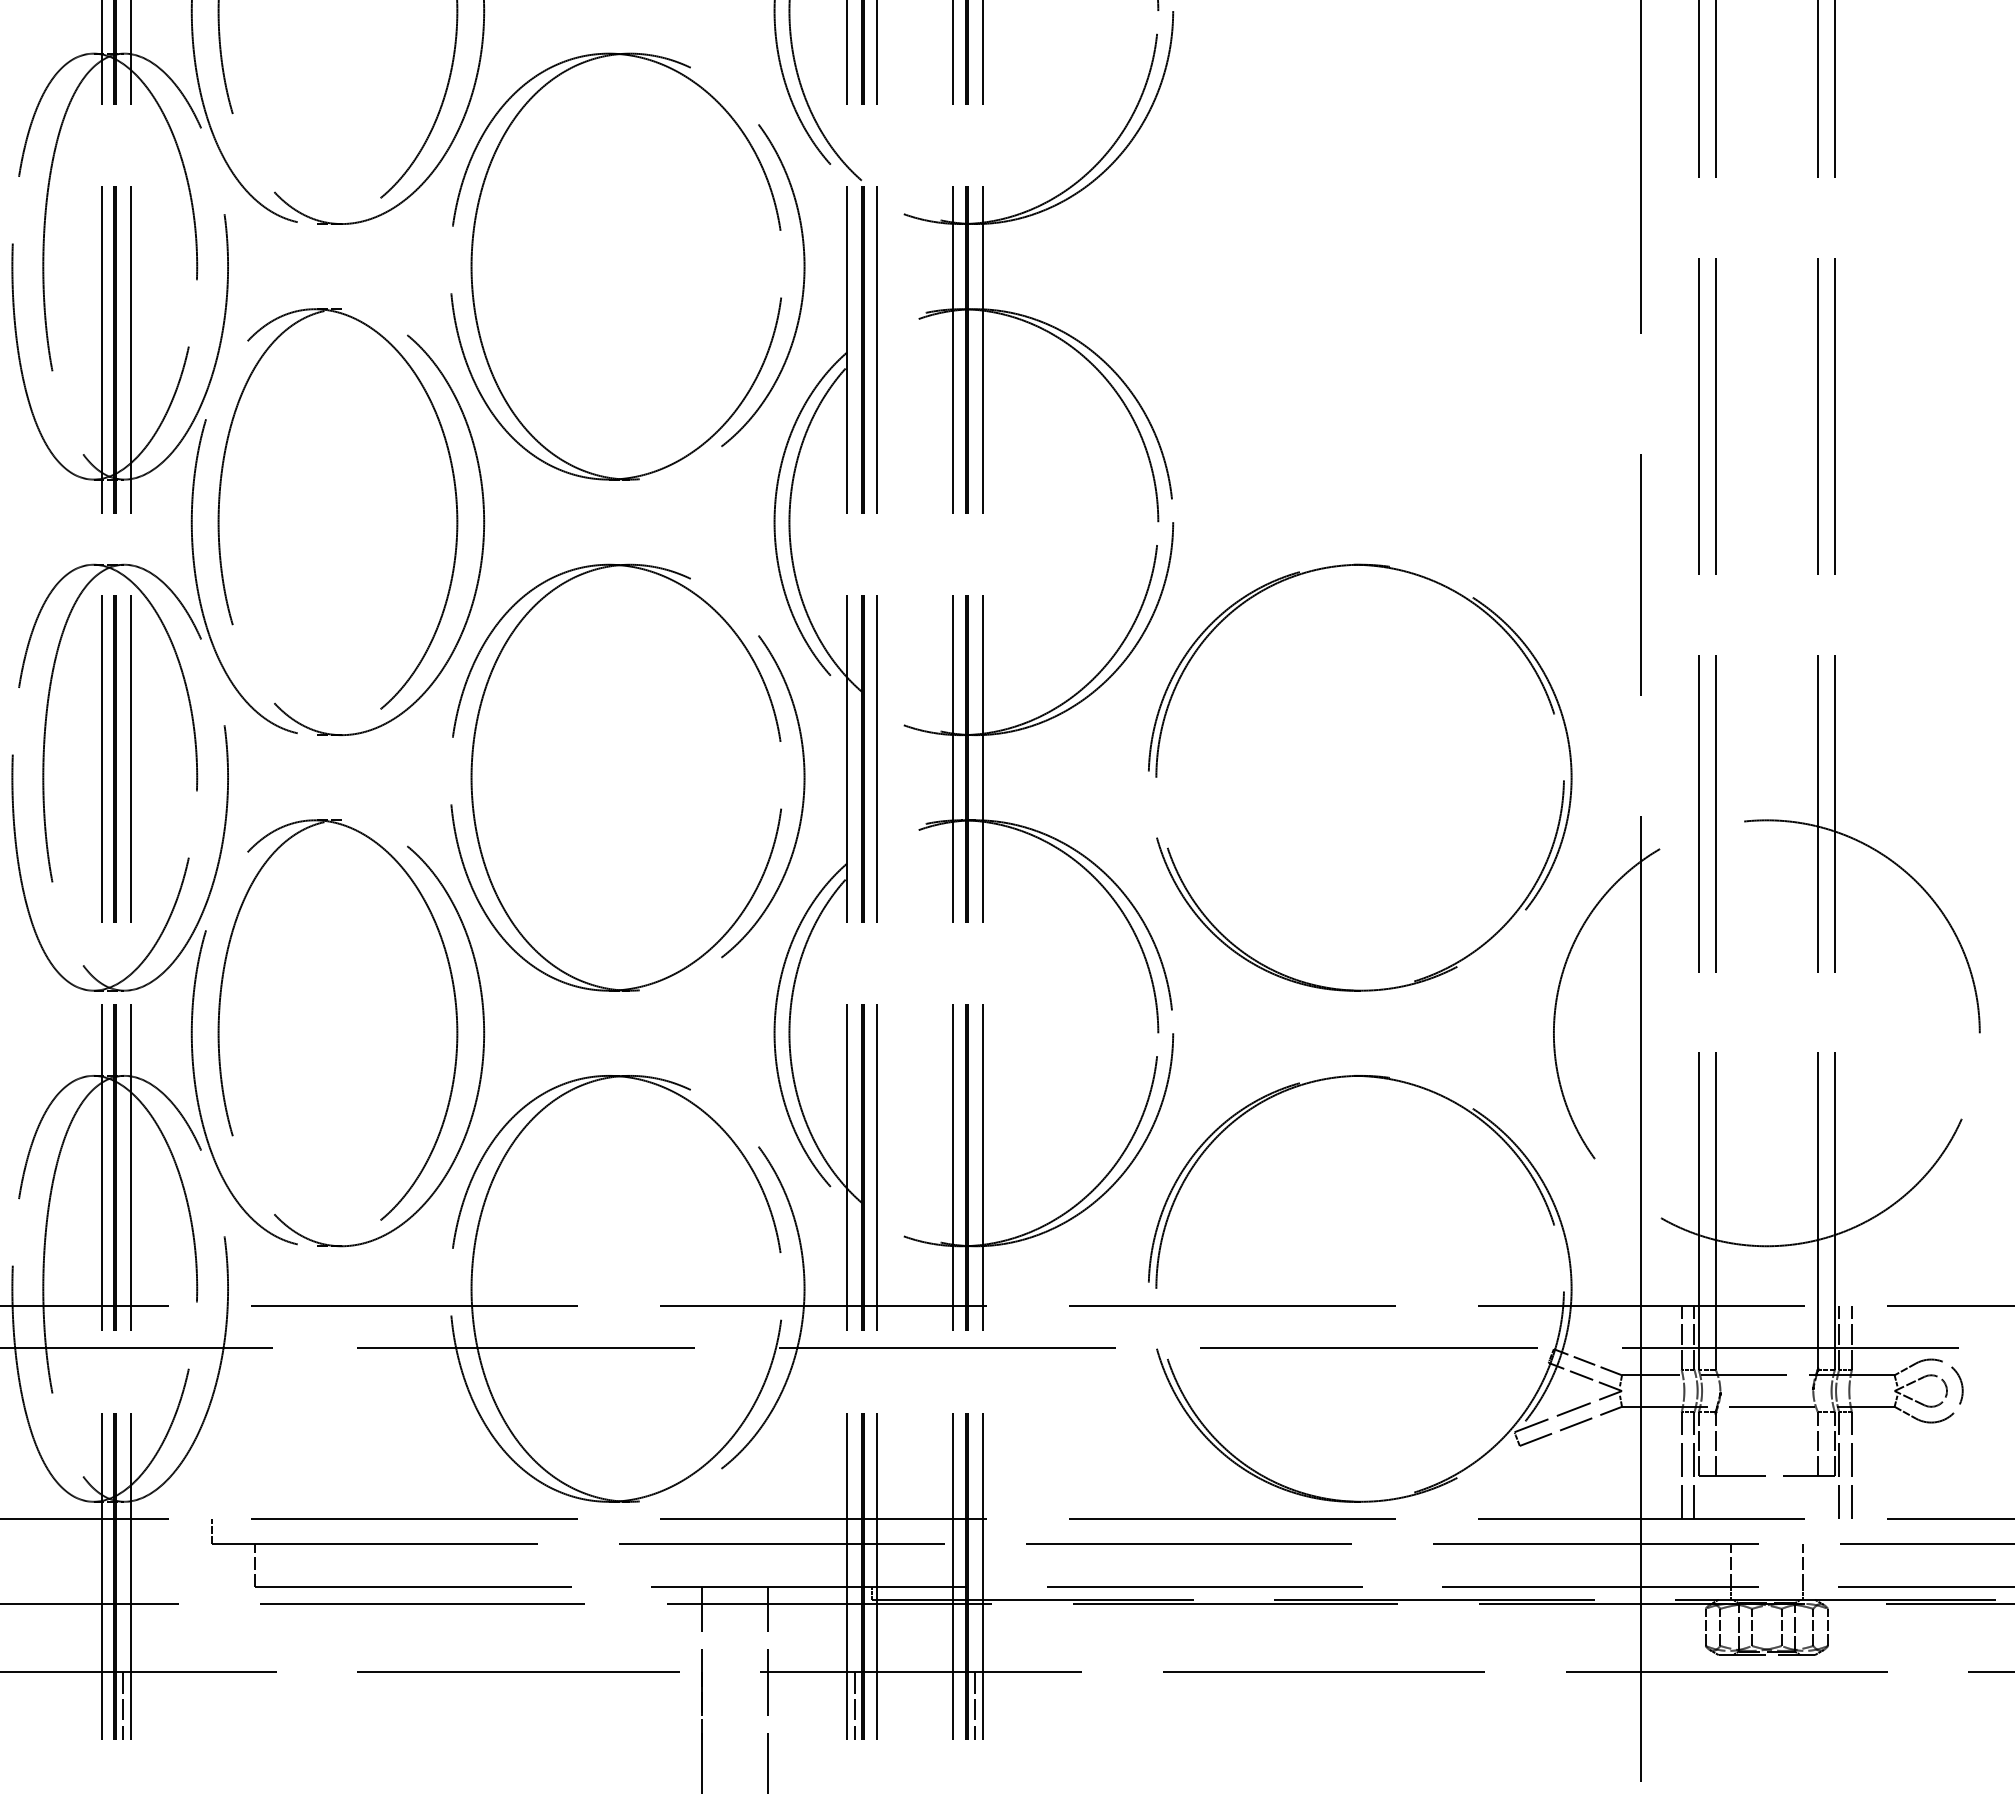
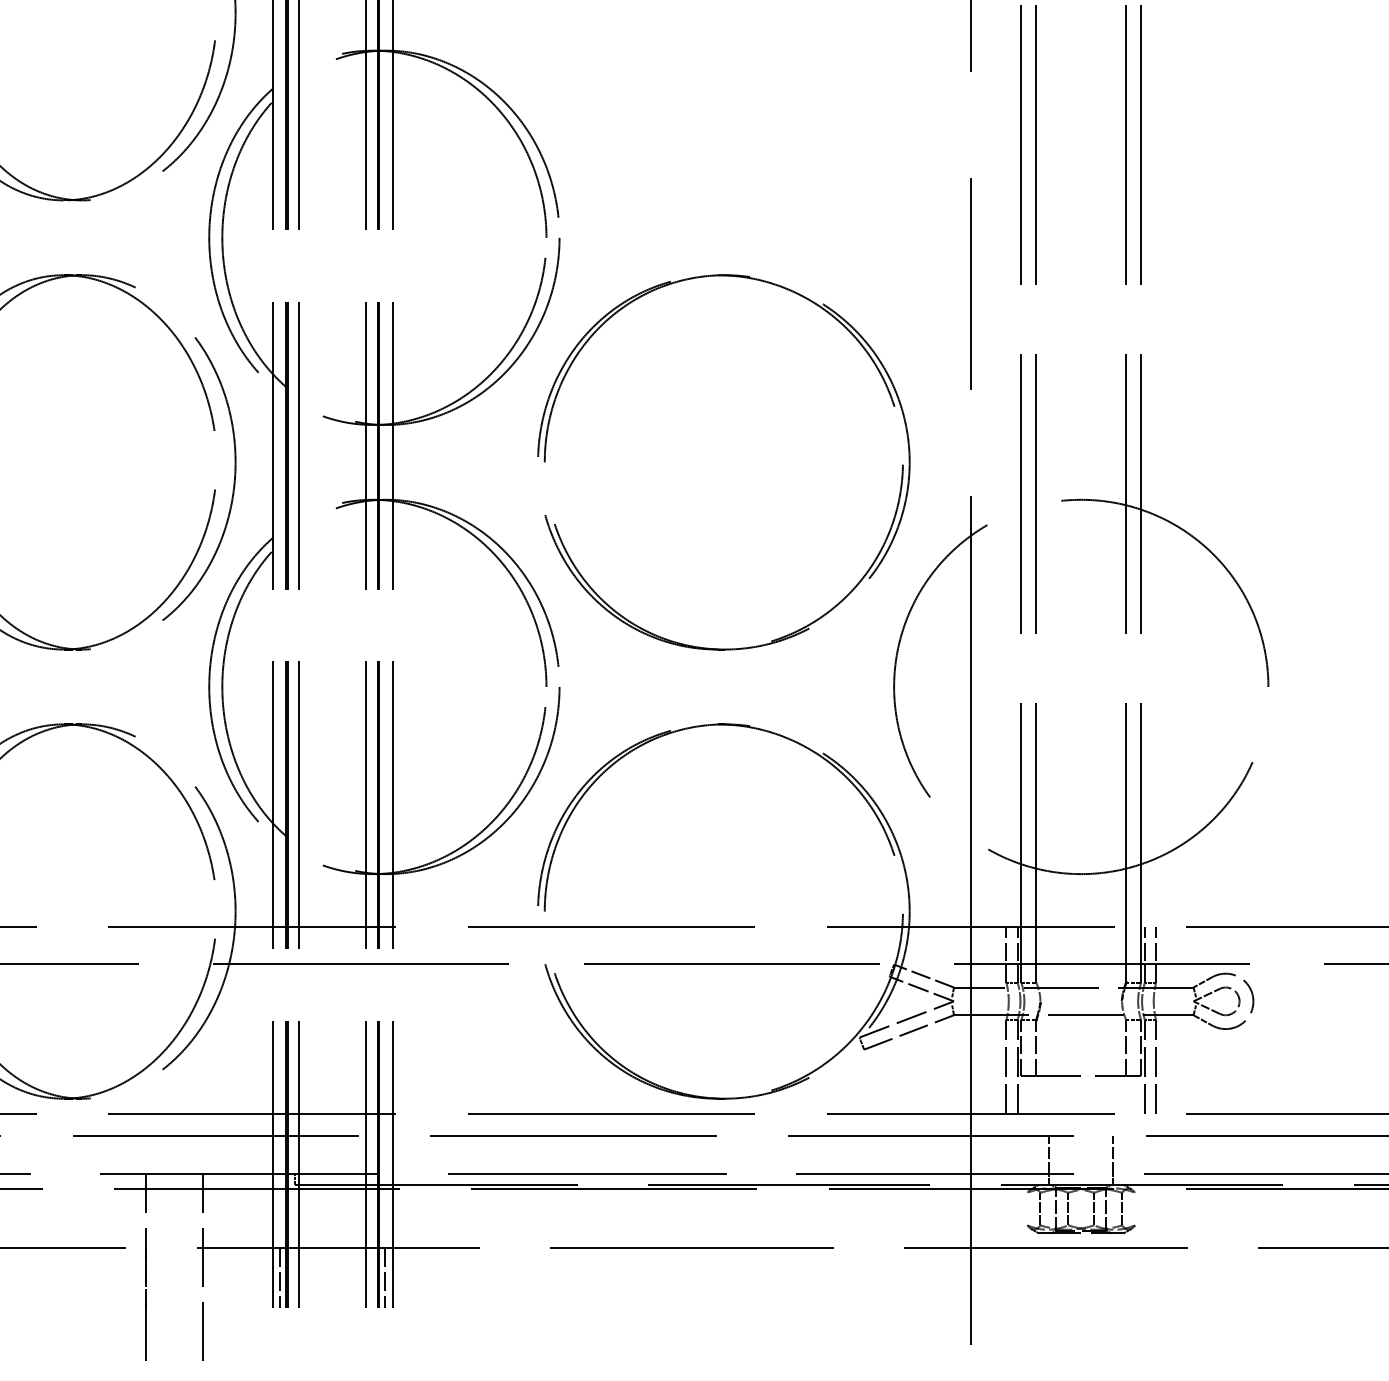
line: (1705, 1627) -> (1027, 1209), removed
line: (1828, 1627) -> (1135, 1209), removed

